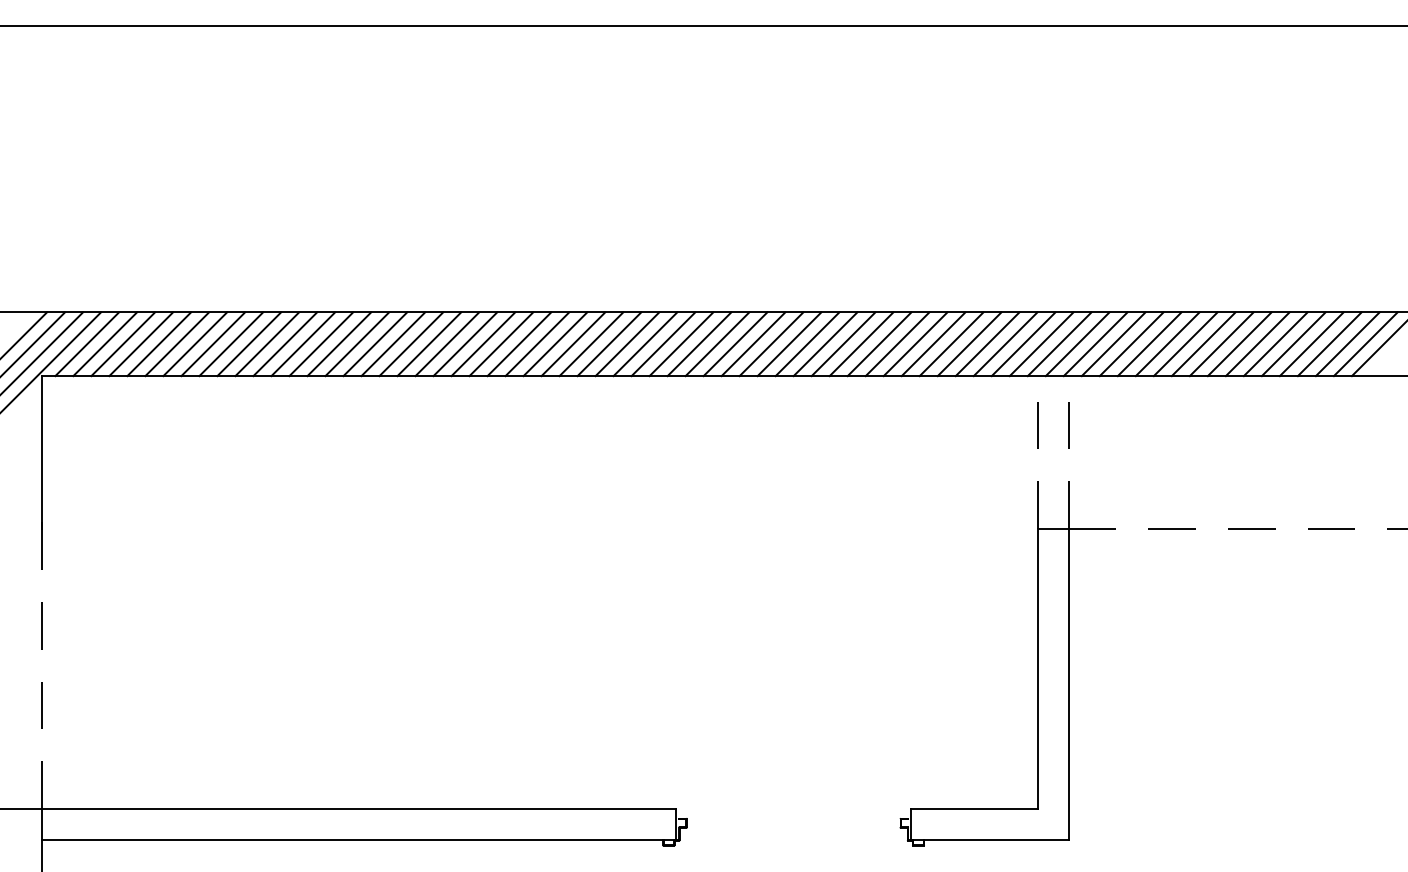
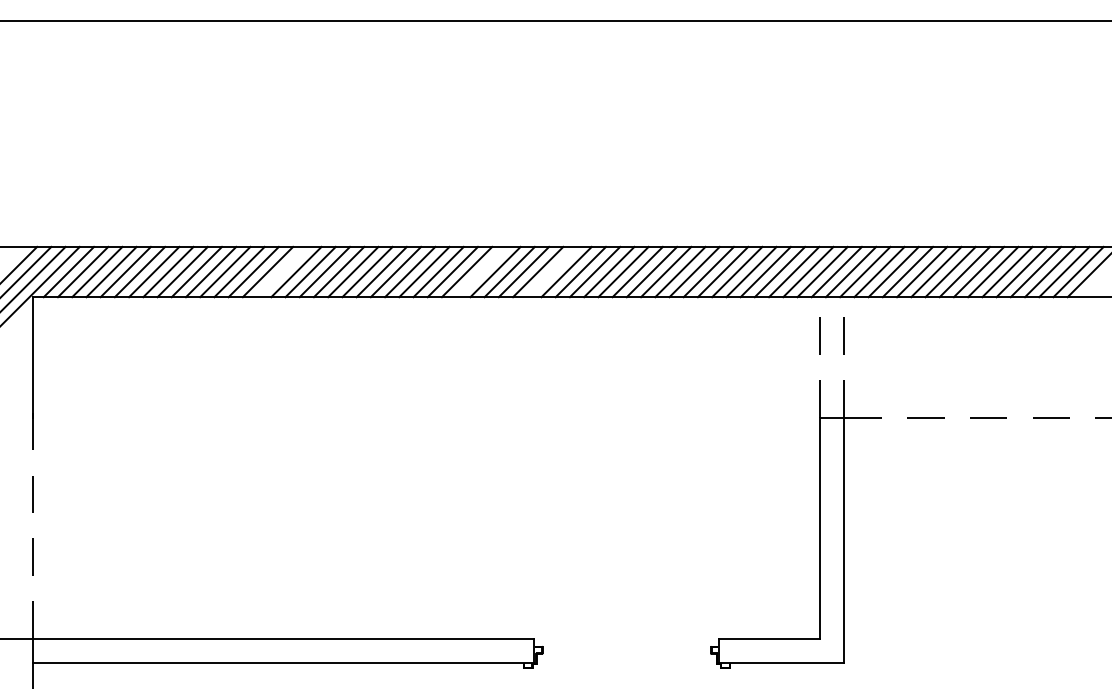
line: (357, 344) -> (282, 272), removed
line: (609, 344) -> (481, 272), removed
line: (699, 344) -> (552, 272), removed

